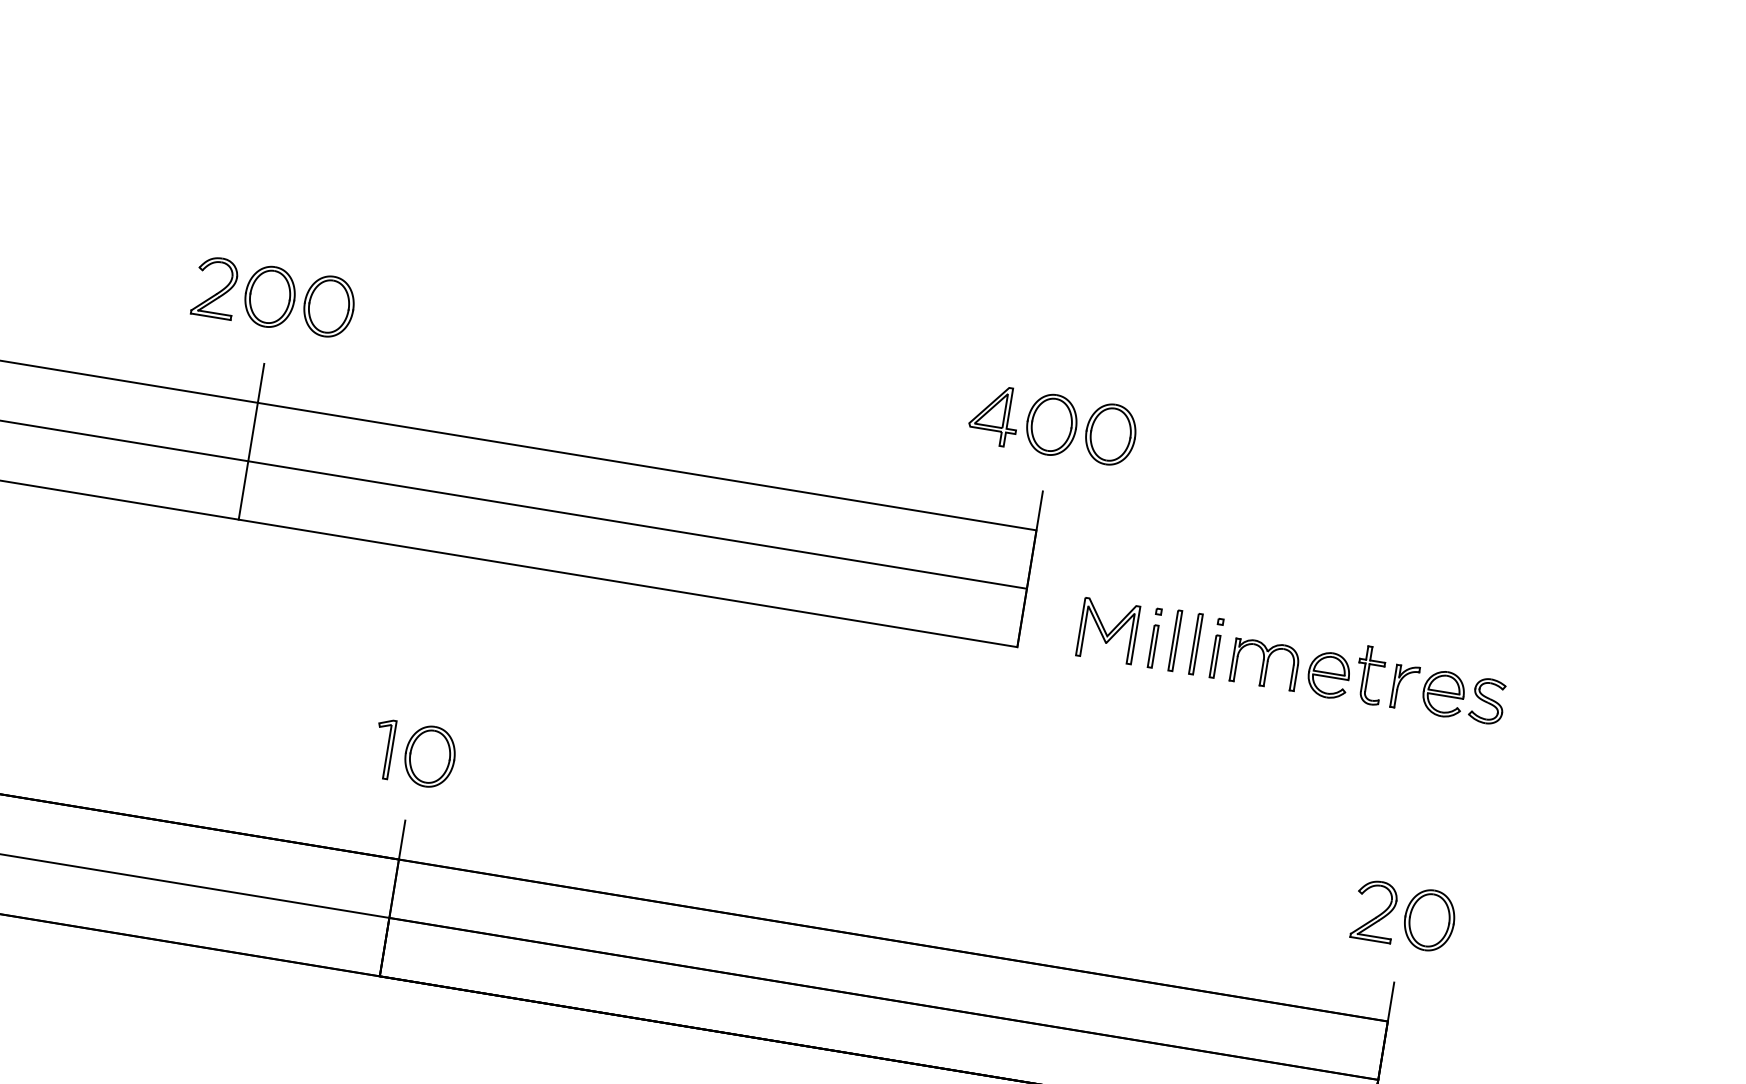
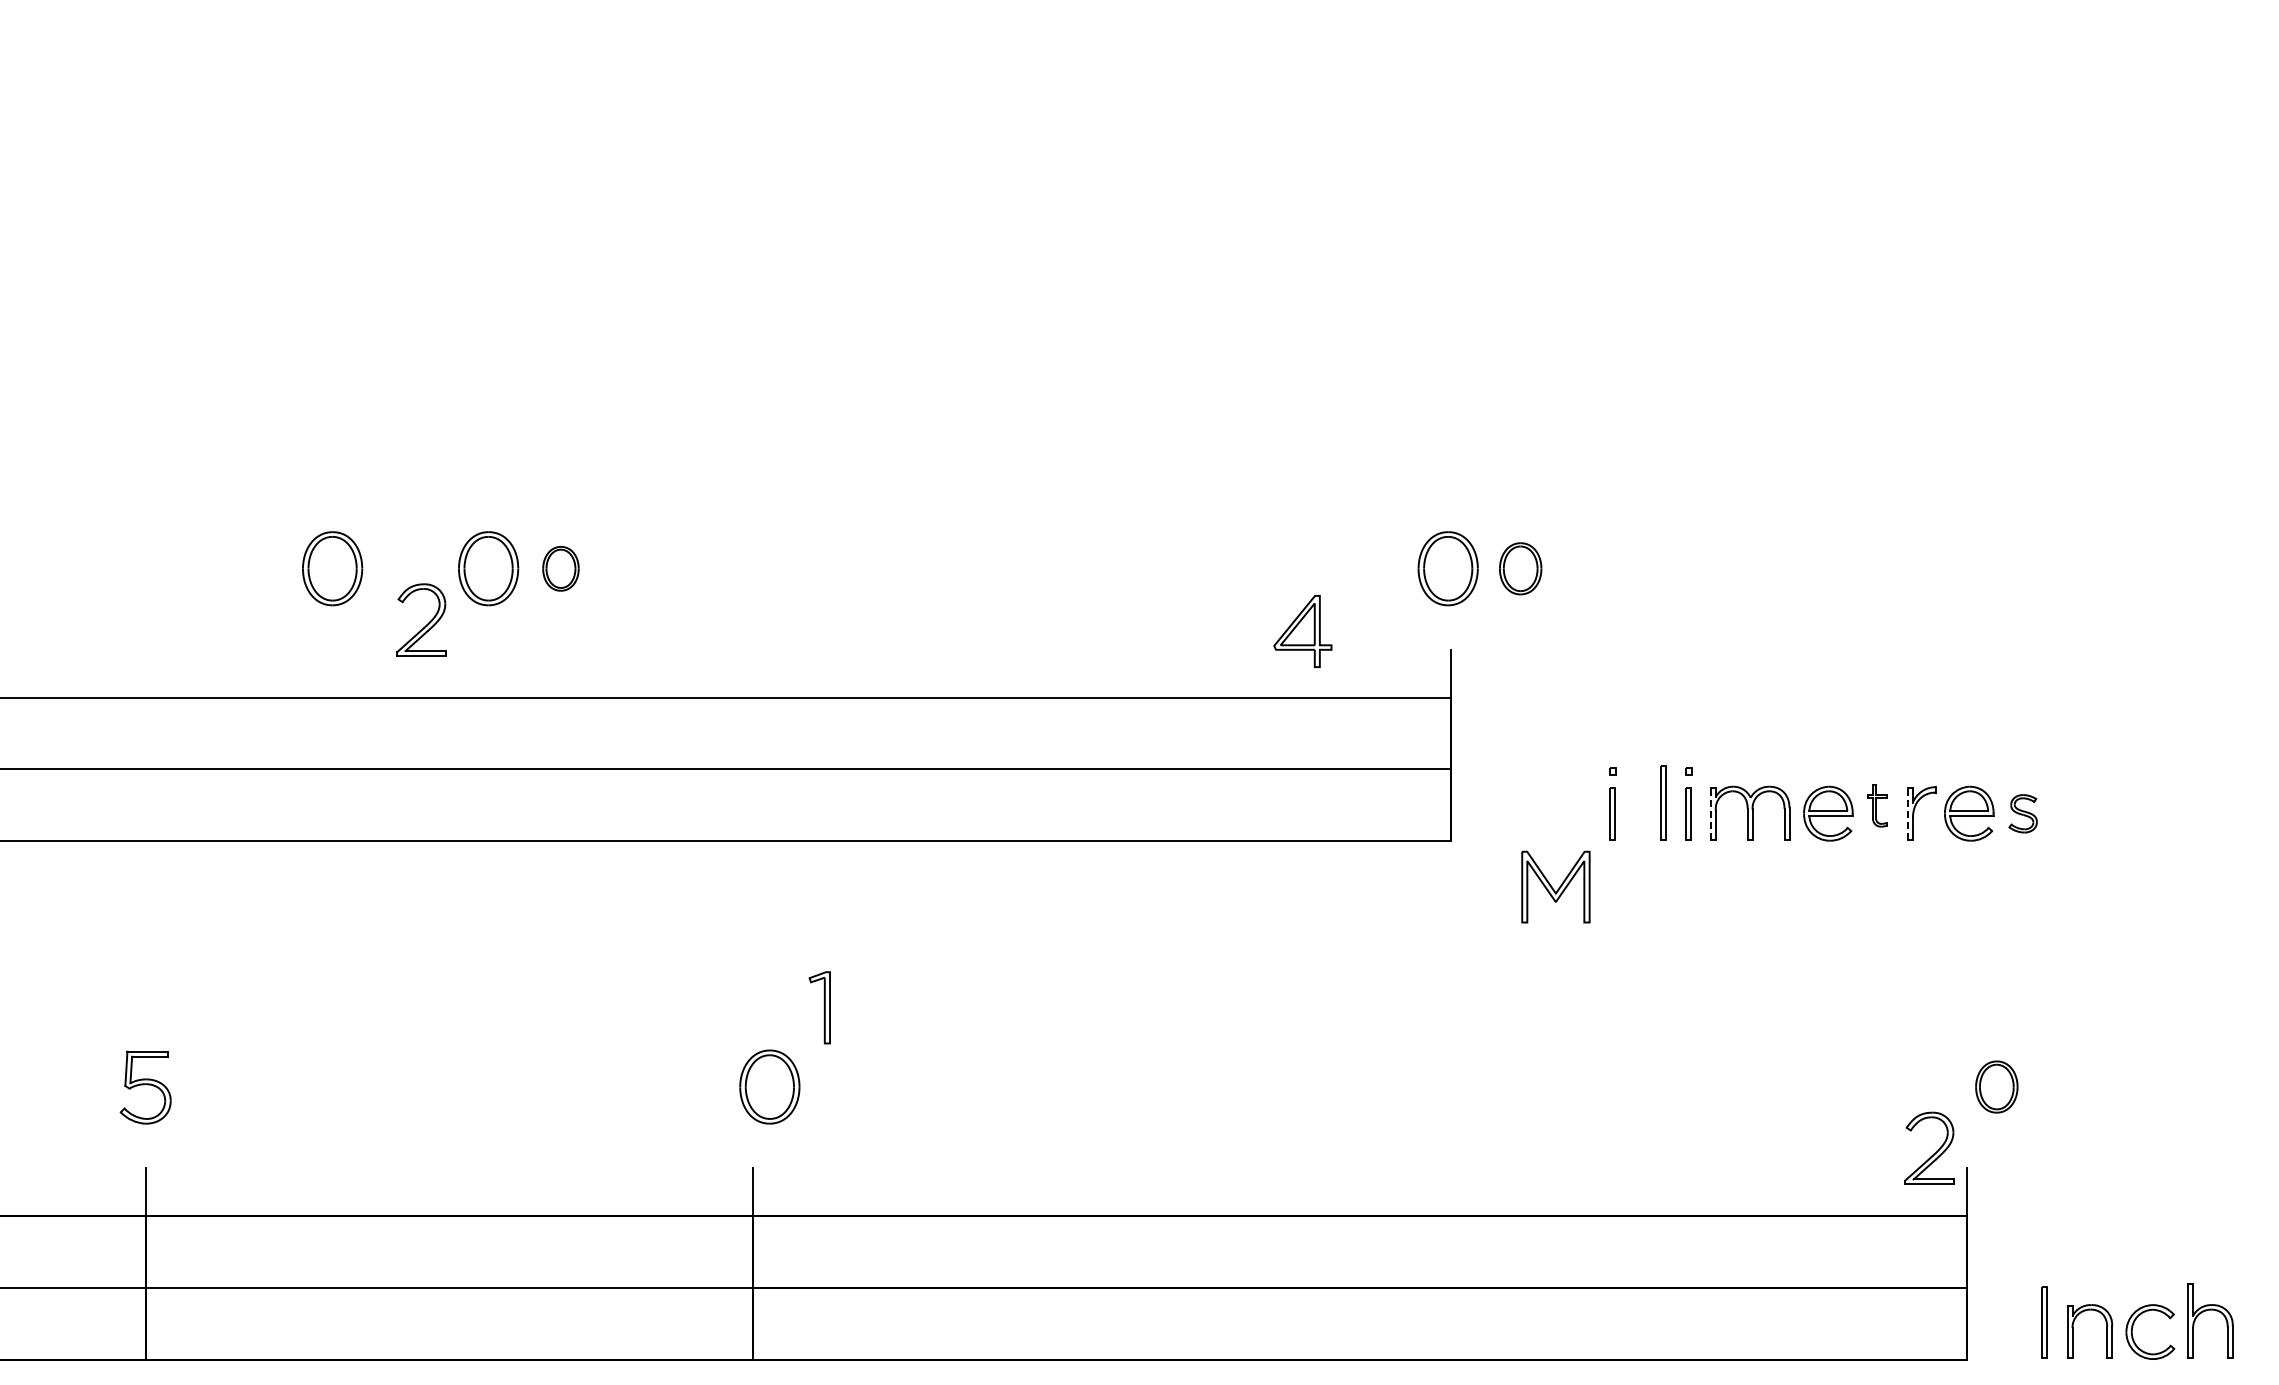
part: (142, 275) -> (332, 568), added
part: (218, 291) -> (426, 624), moved
part: (328, 306) -> (560, 568), size x0.6
part: (994, 415) -> (1302, 631), moved
part: (1110, 434) -> (1520, 568), size x0.7
line: (251, 441) -> (494, 745), removed
part: (1107, 630) -> (1555, 886), moved
part: (1175, 640) -> (1638, 802), removed
line: (1232, 659) -> (1710, 813), solid -> dashed
part: (1369, 675) -> (1877, 805), size x0.6
line: (1393, 685) -> (1907, 813), solid -> dashed
part: (1487, 700) -> (2022, 813), size x0.7
part: (383, 748) -> (819, 1007), moved
part: (1377, 915) -> (1933, 1153), moved
part: (1429, 919) -> (1996, 1086), size x0.7

